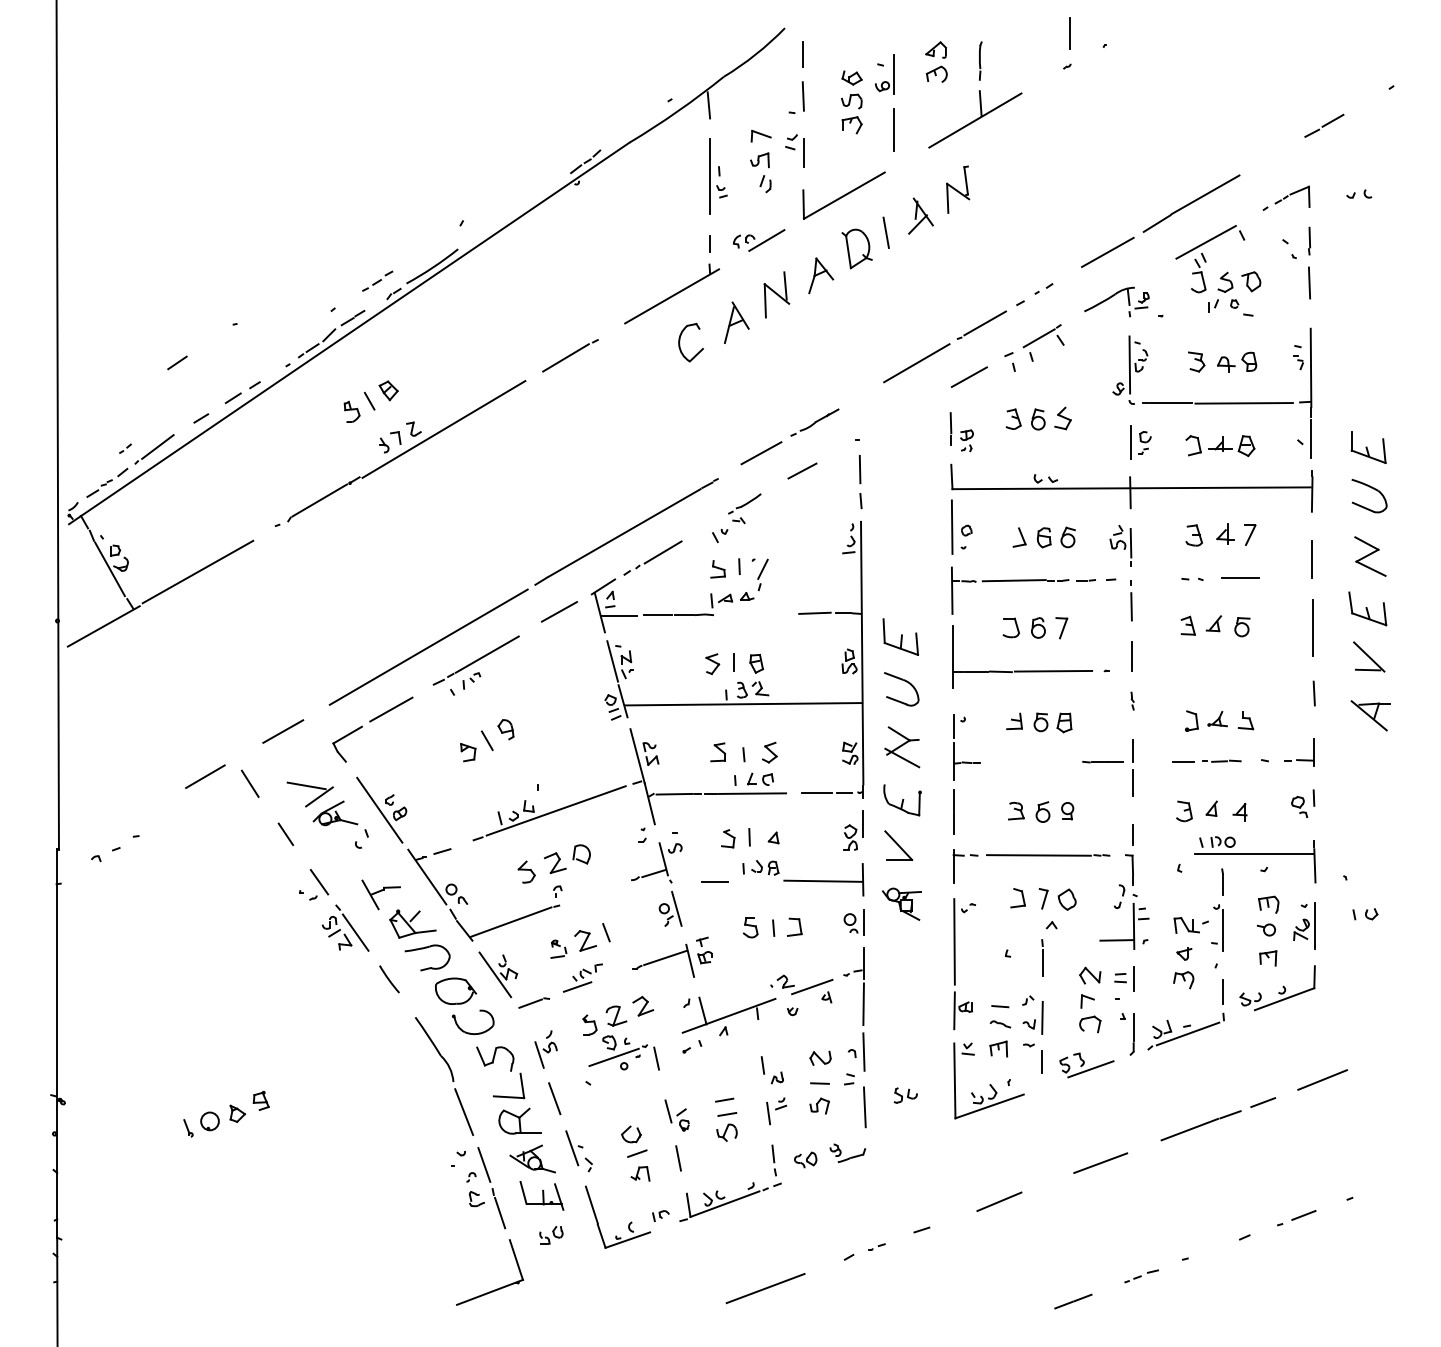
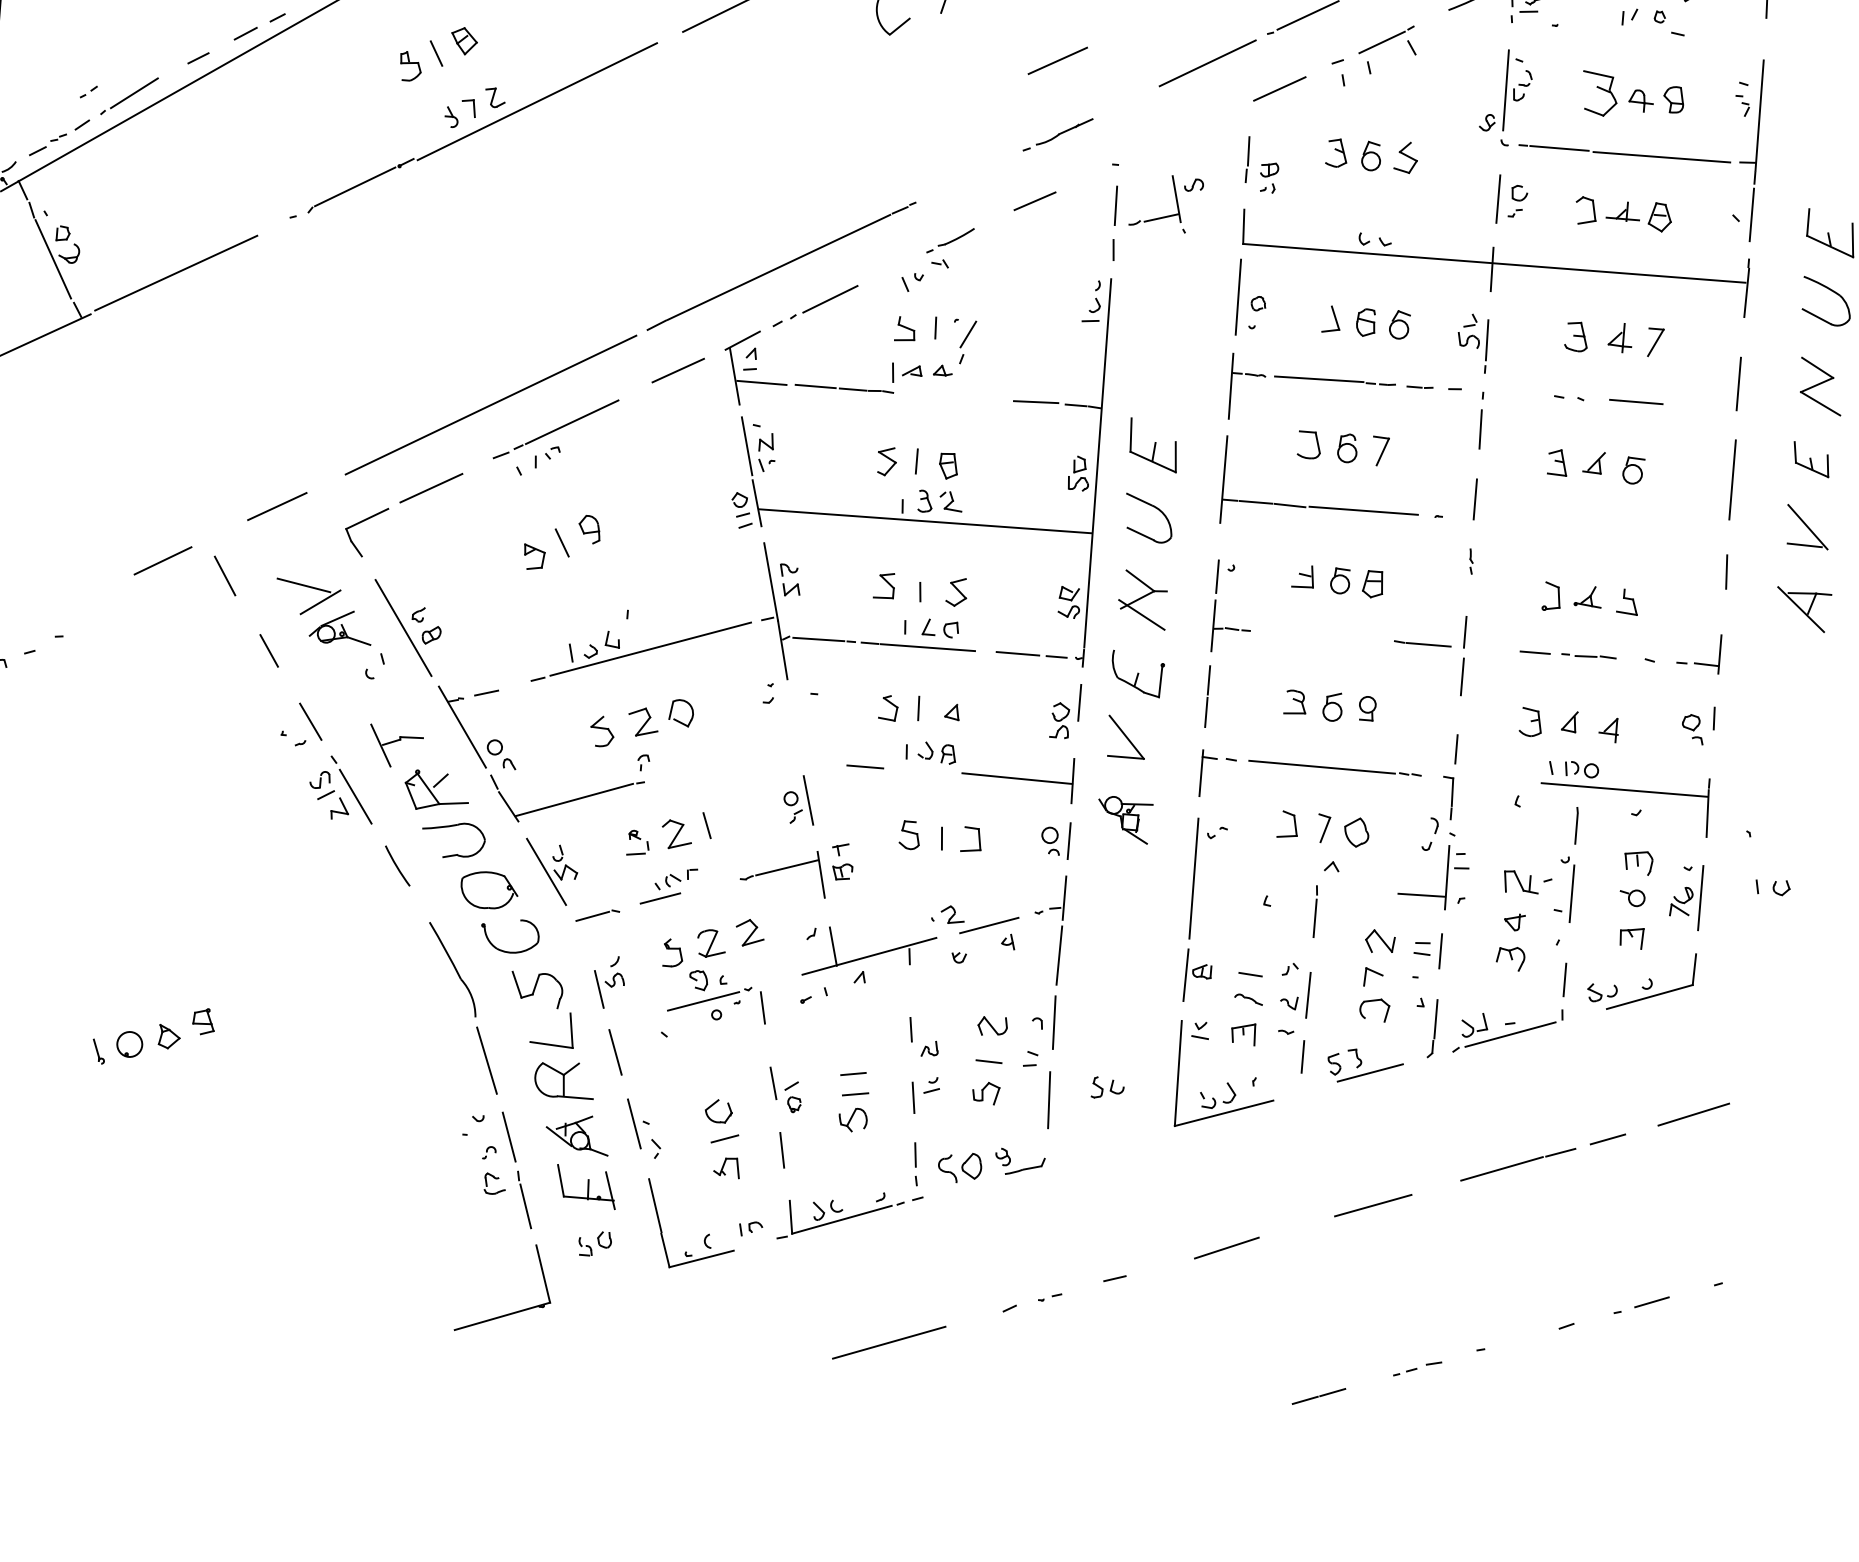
part: (1196, 361) -> (1599, 93), size x1.6
line: (761, 453) -> (1057, 61), moved
part: (1367, 608) -> (1811, 459), size x0.7
part: (662, 859) -> (1174, 199), moved
part: (805, 1159) -> (959, 1166), size x1.4

